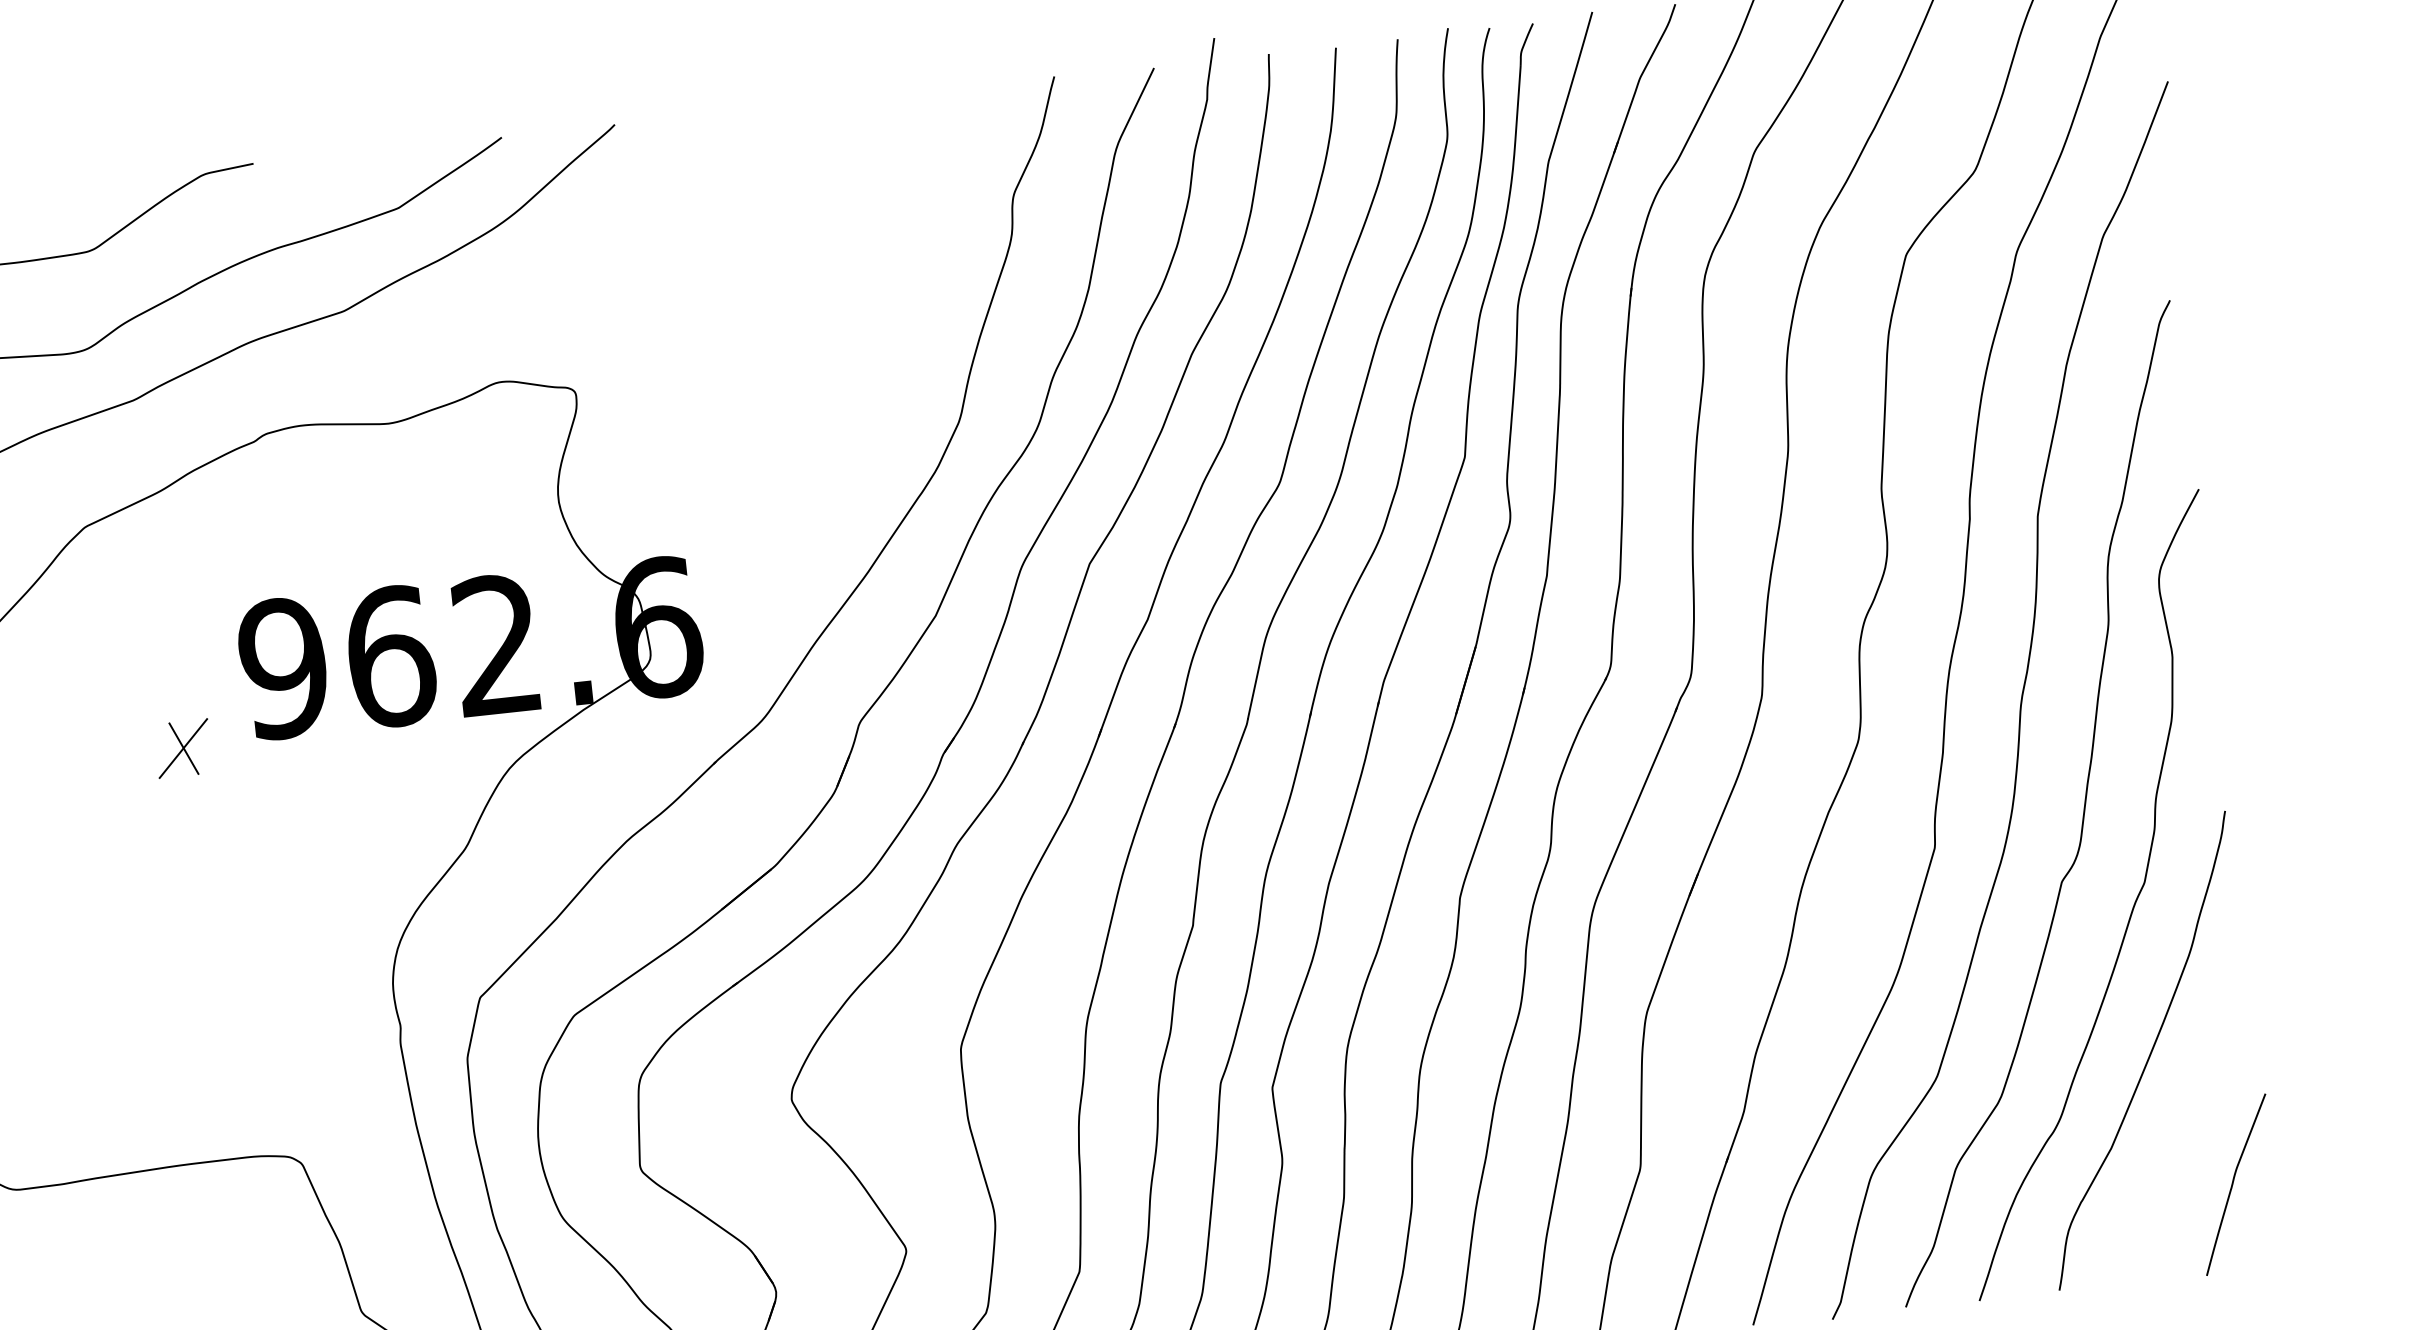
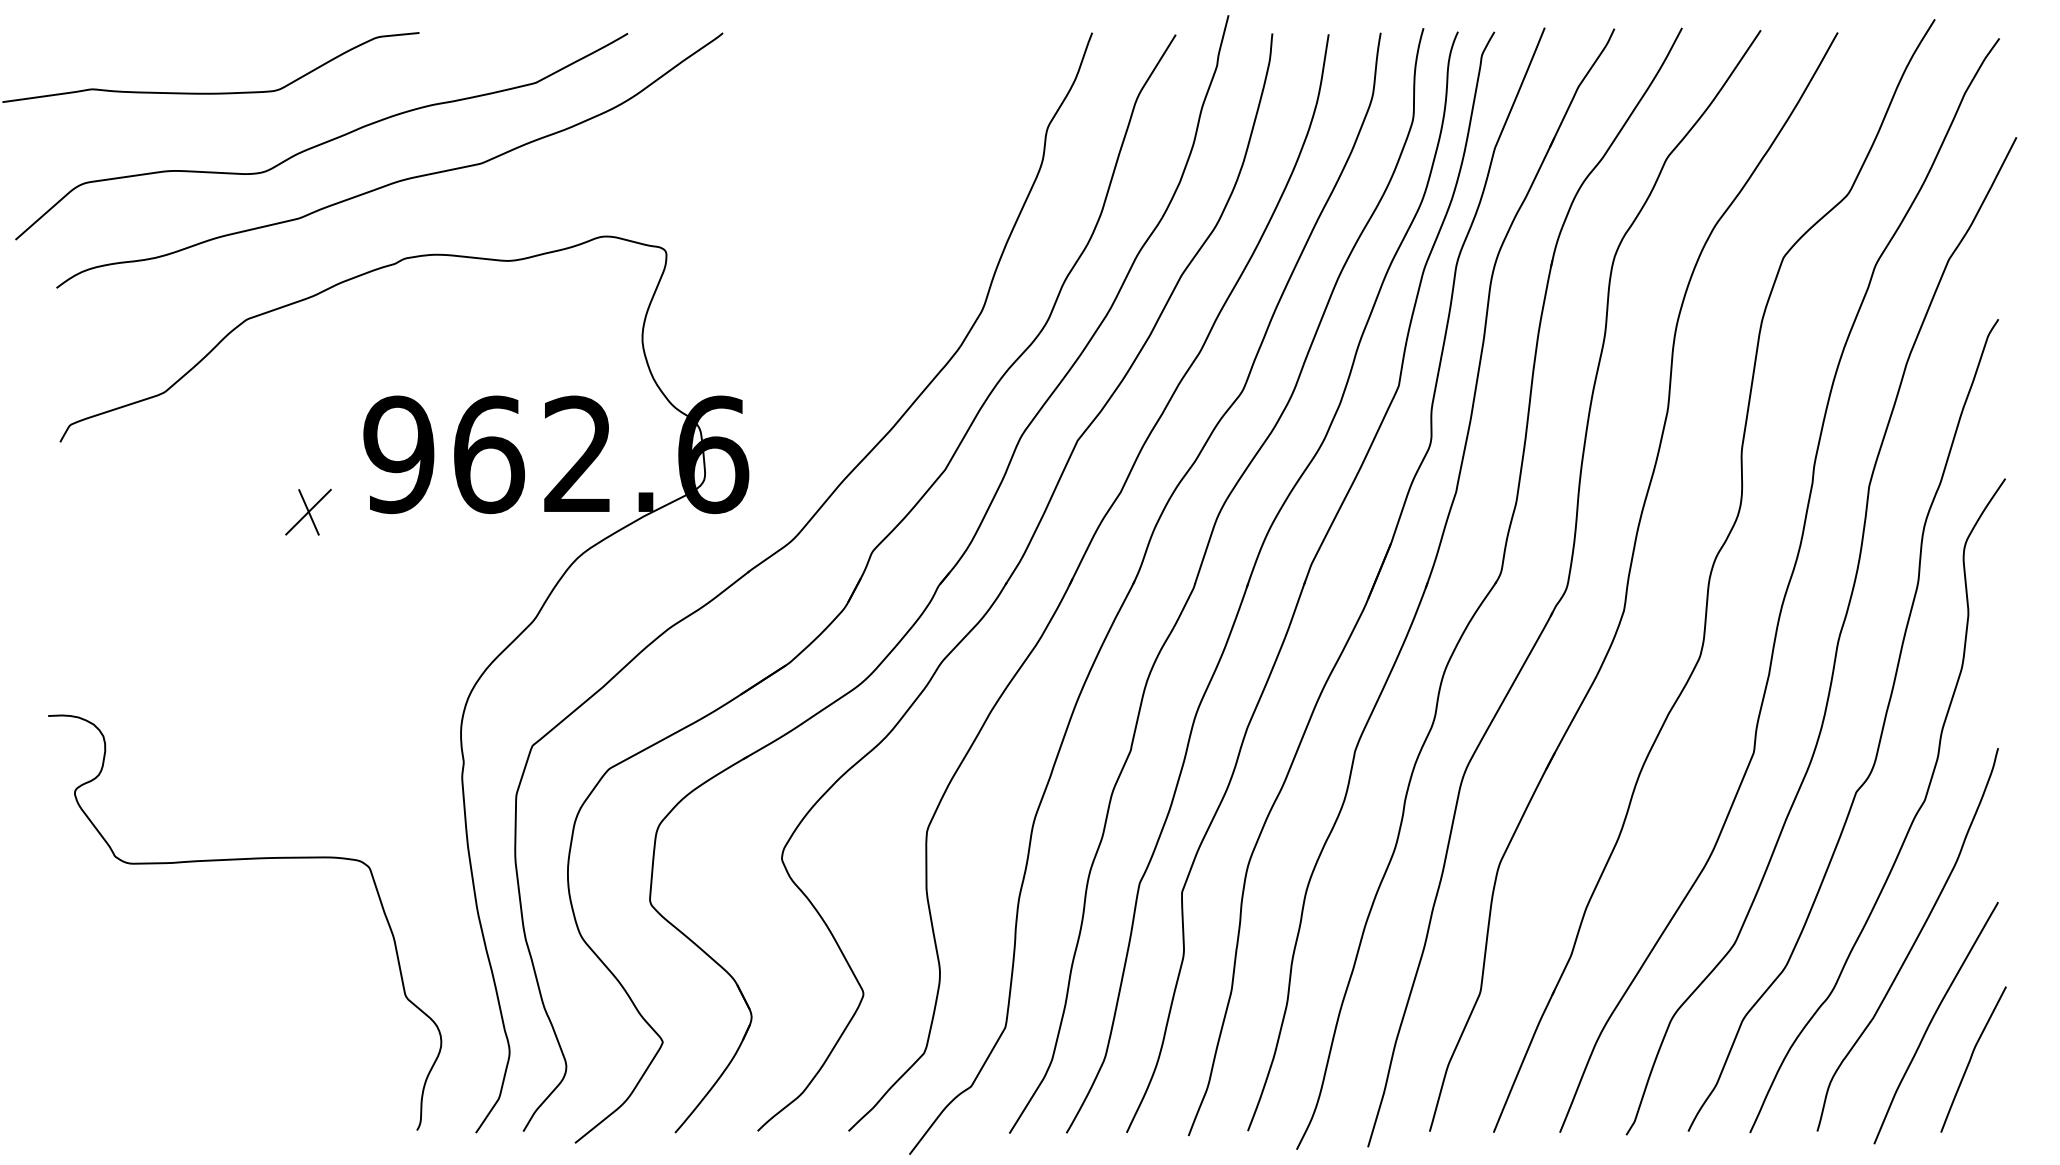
curve: (2182, 1144) -> (1932, 1021), added

